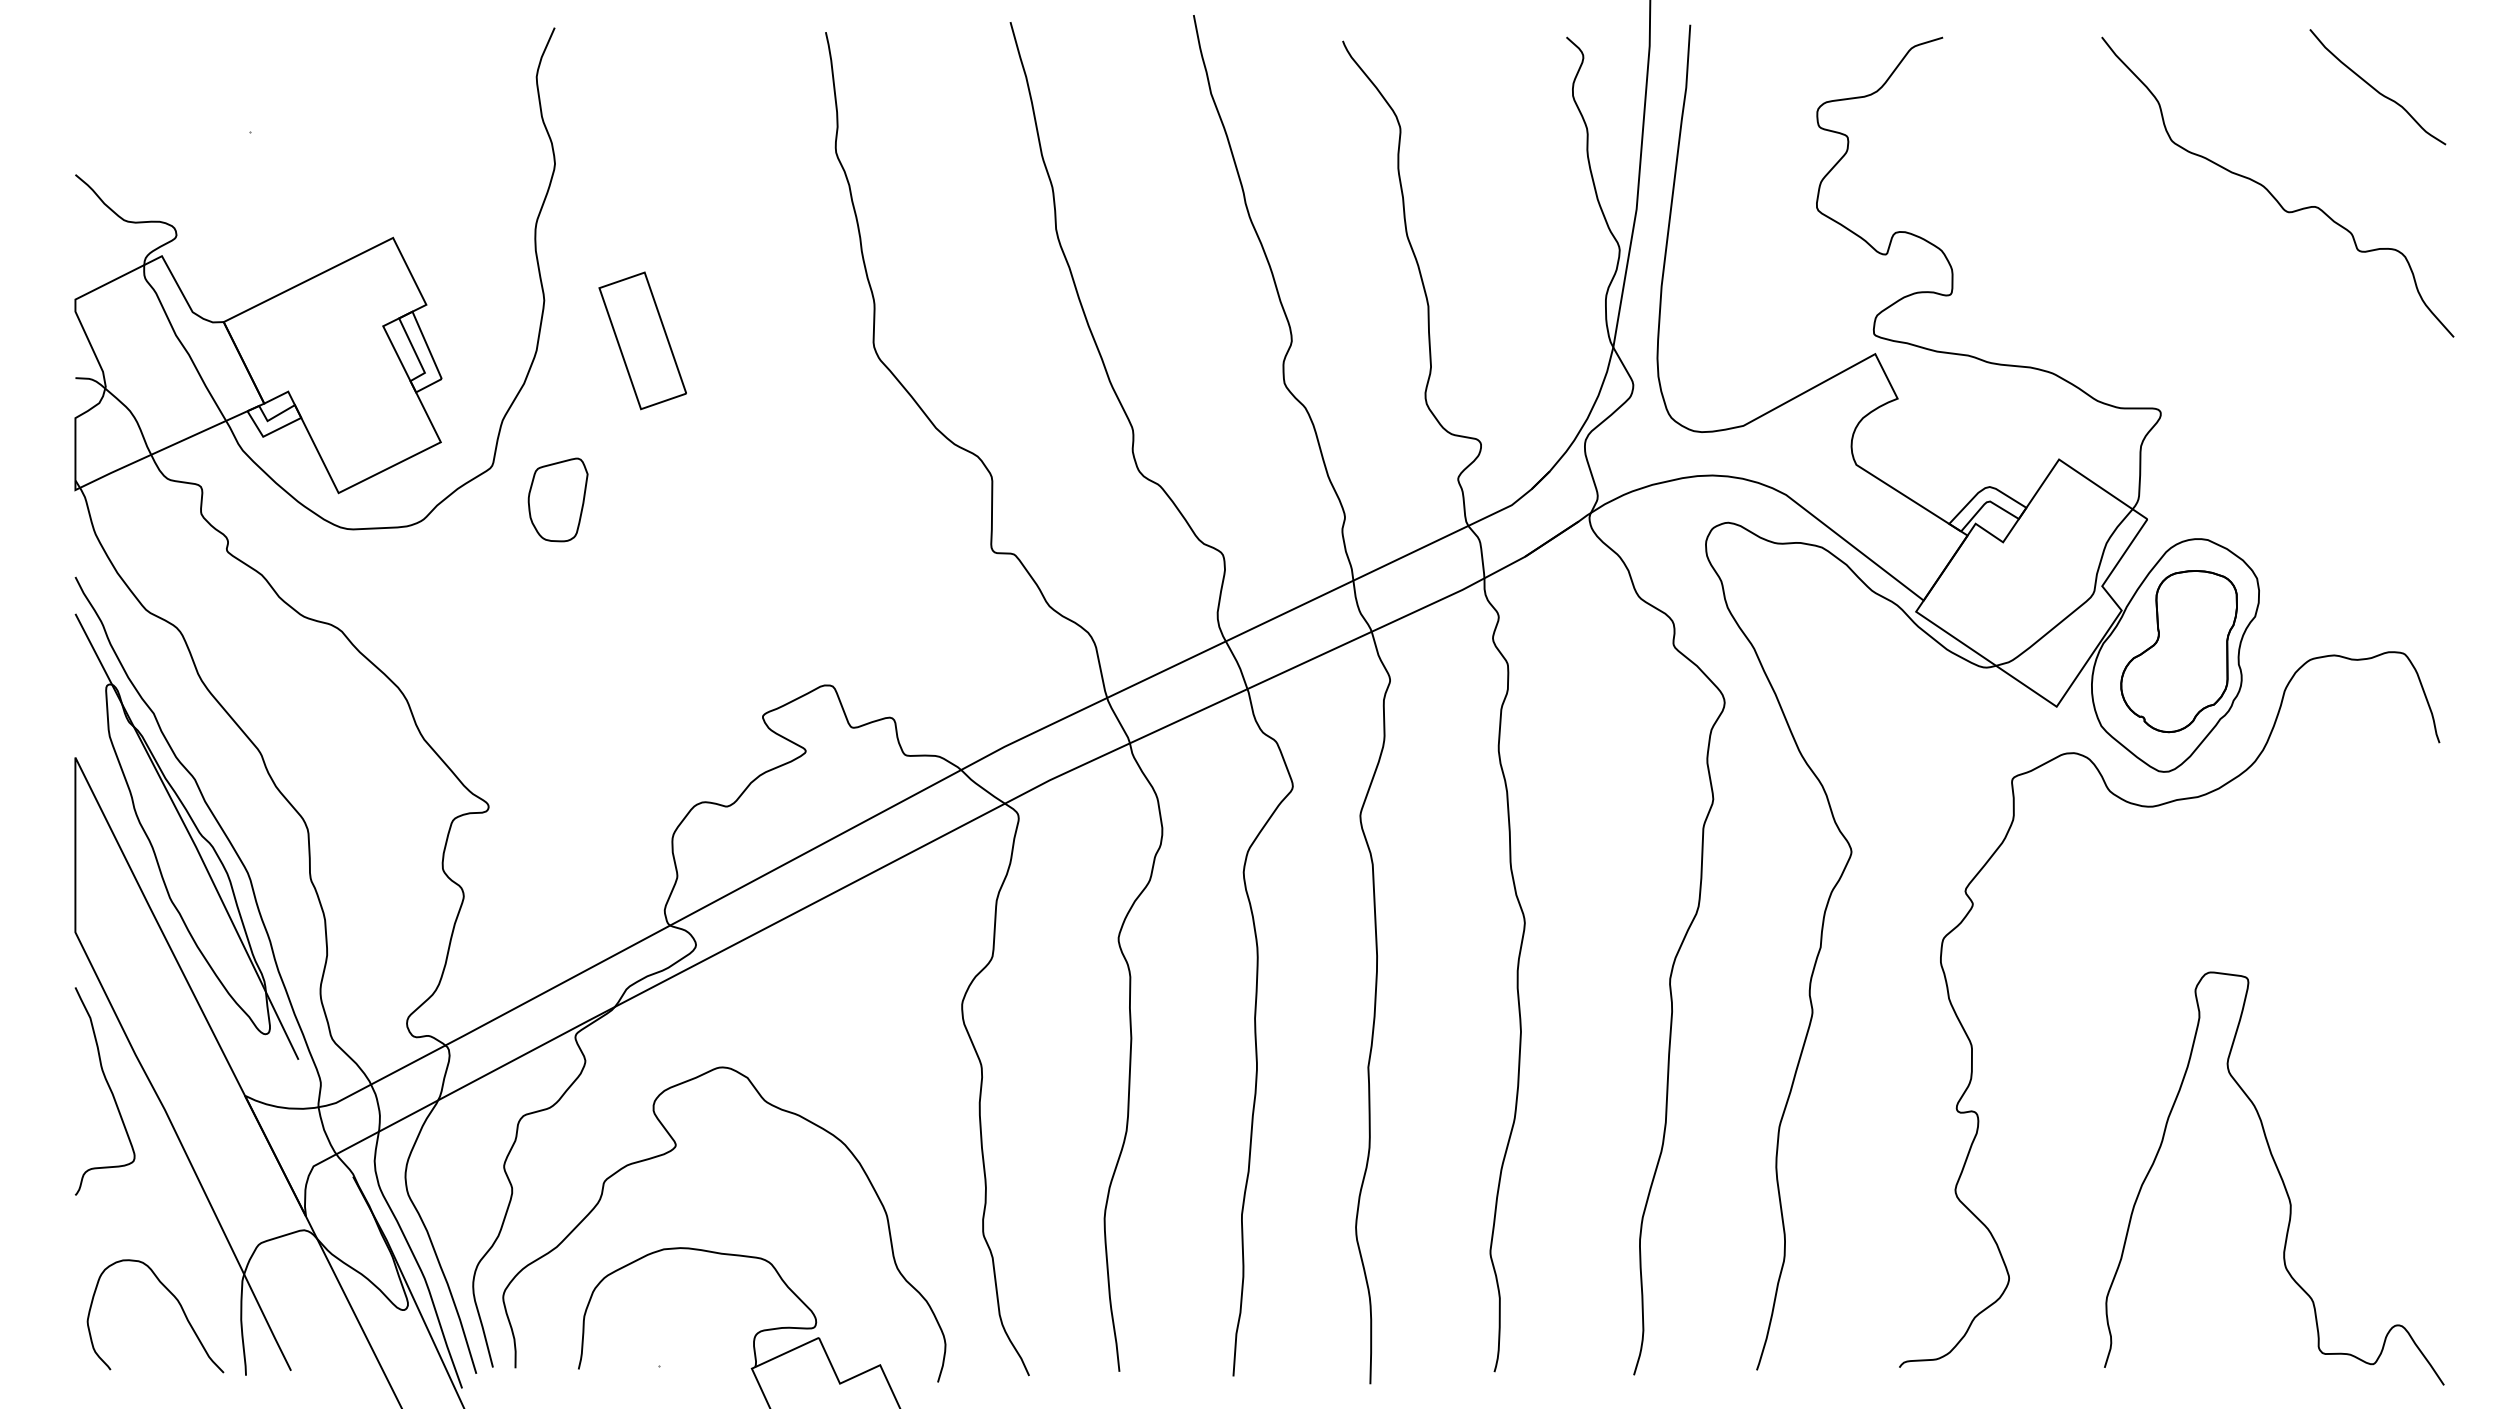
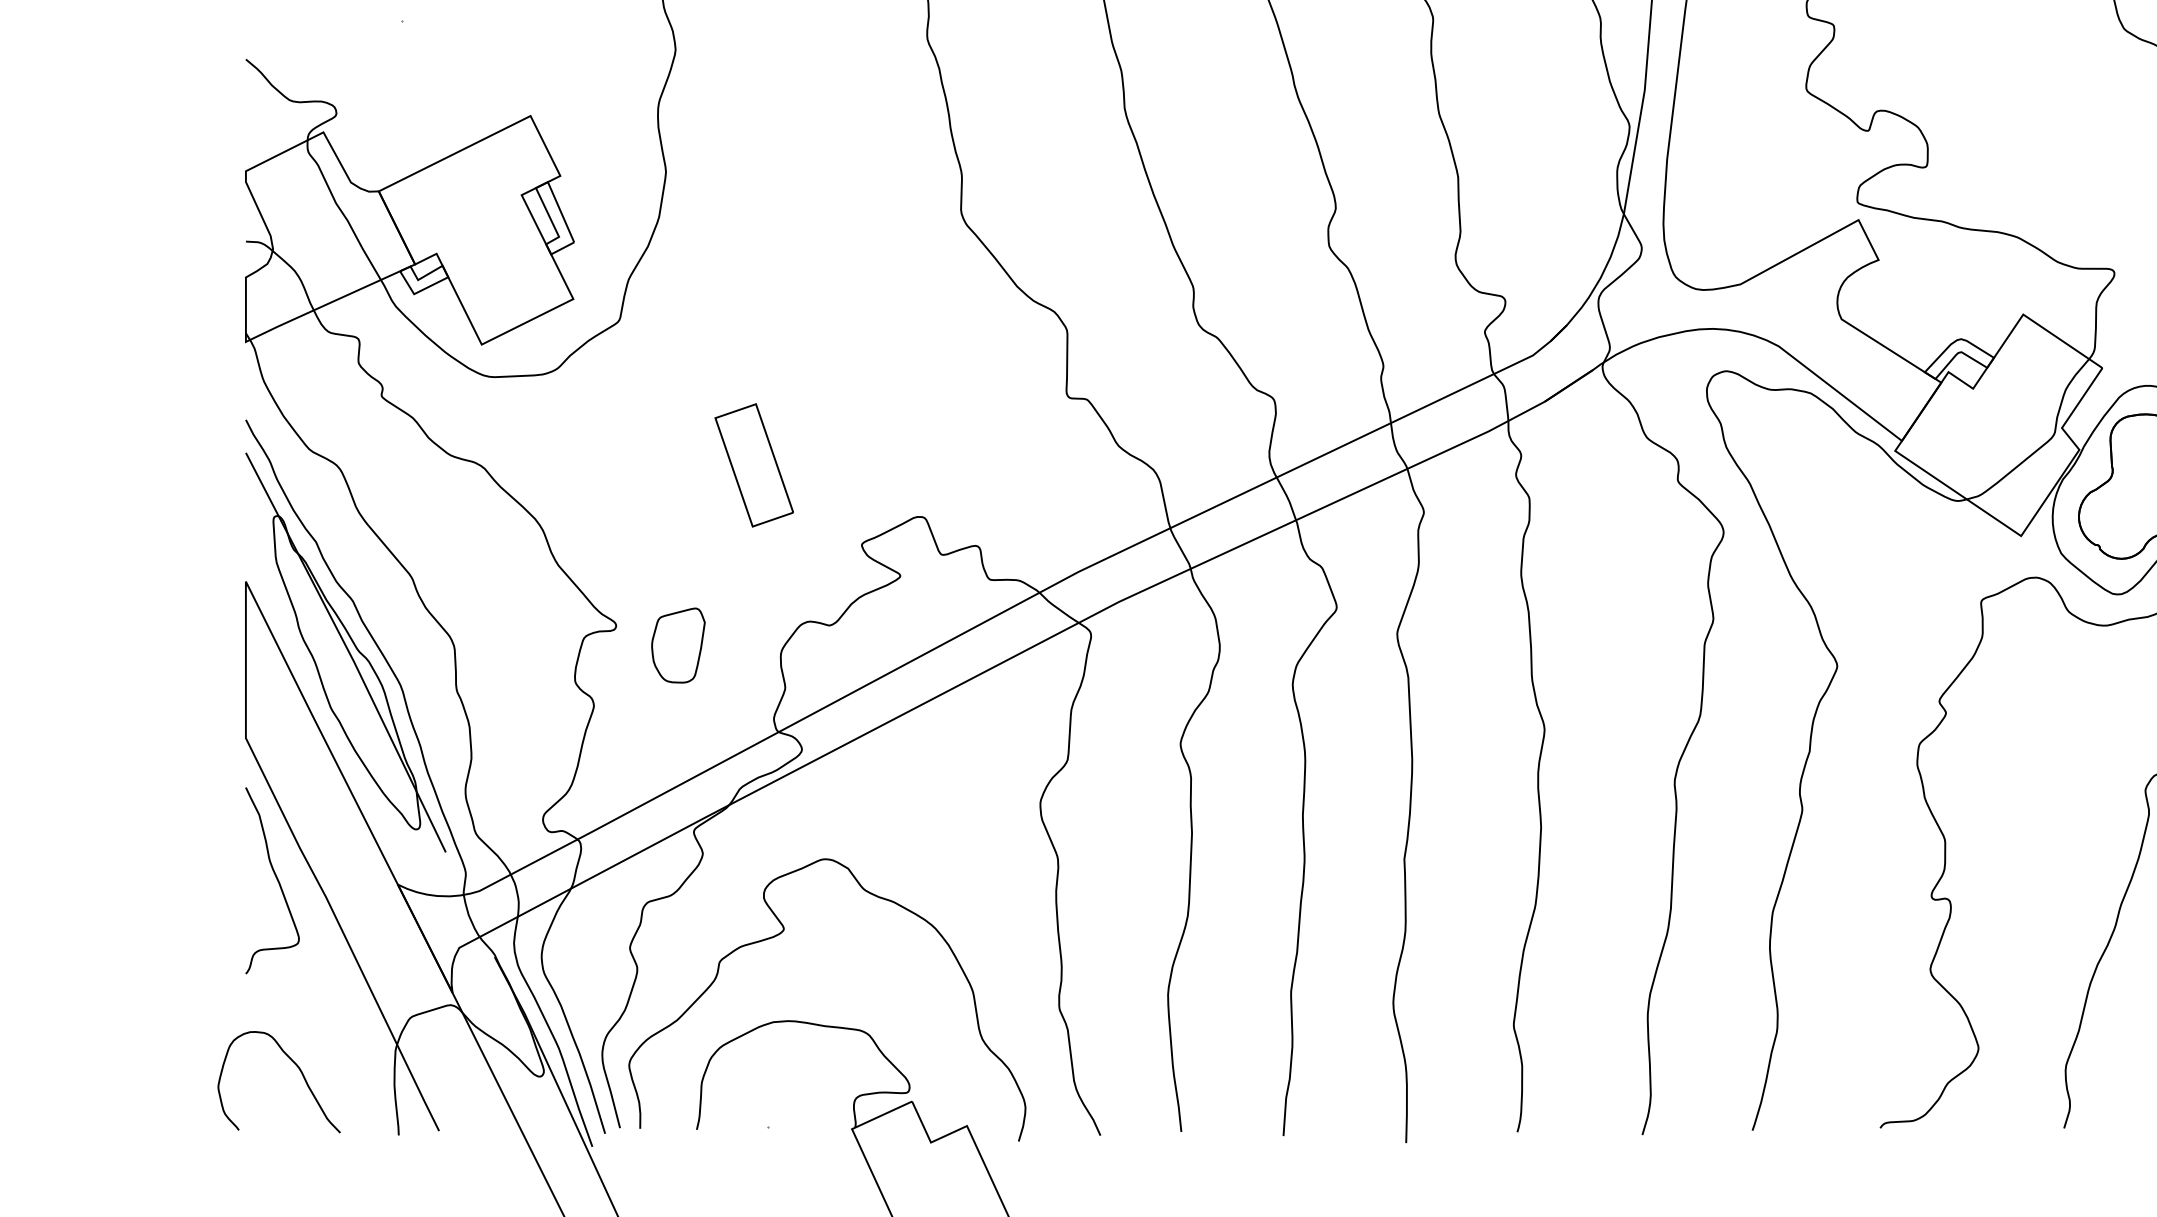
part: (642, 340) -> (754, 465), moved
part: (557, 499) -> (677, 645), moved
curve: (175, 1299) -> (297, 1067), moved

